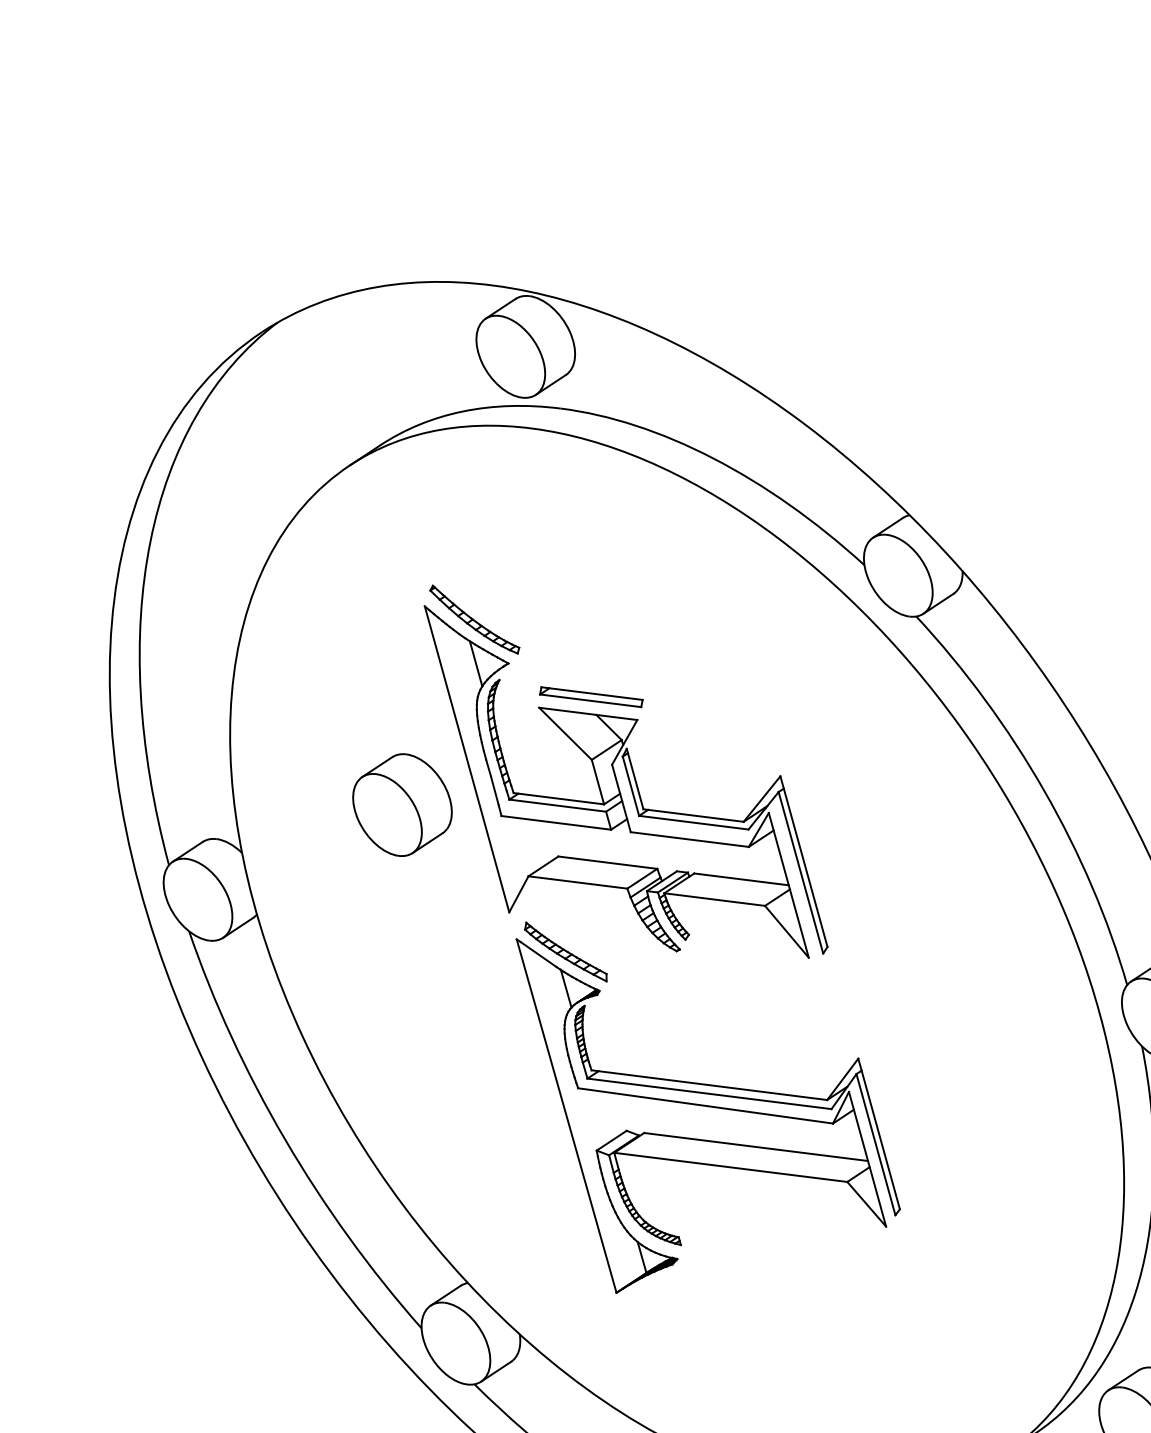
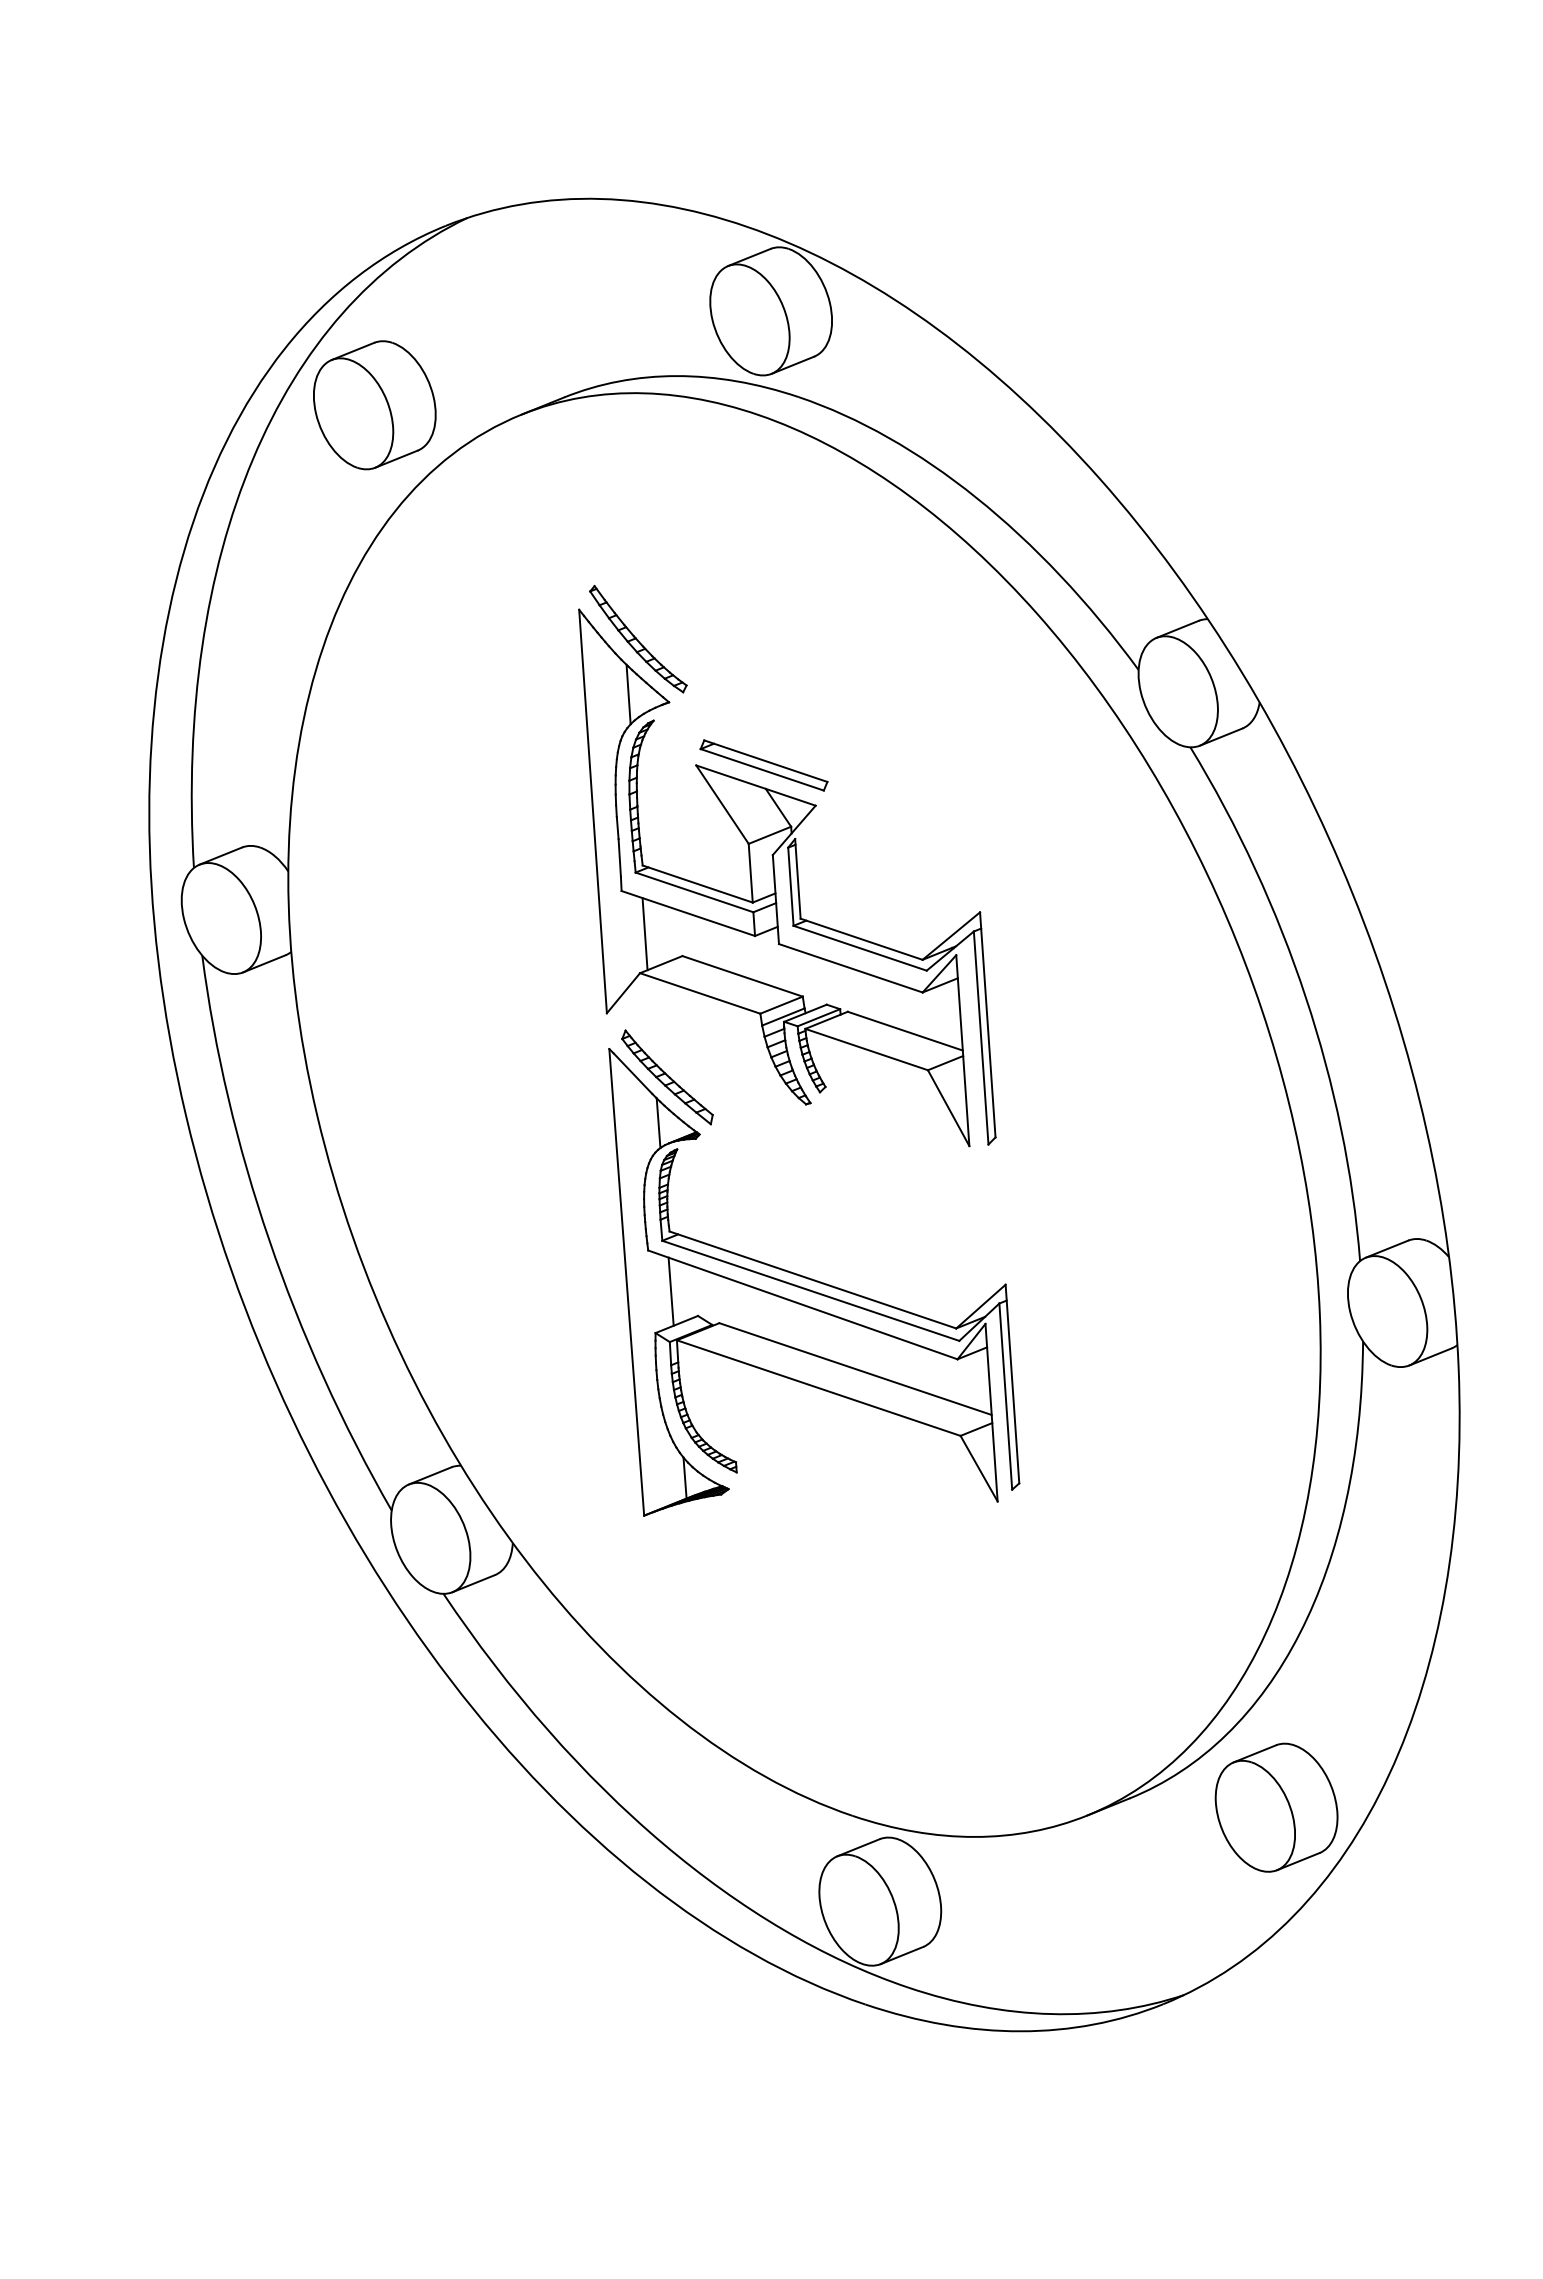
part: (402, 805) -> (374, 405), moved
line: (525, 845) -> (644, 934), added
line: (601, 1116) -> (670, 1291), added

